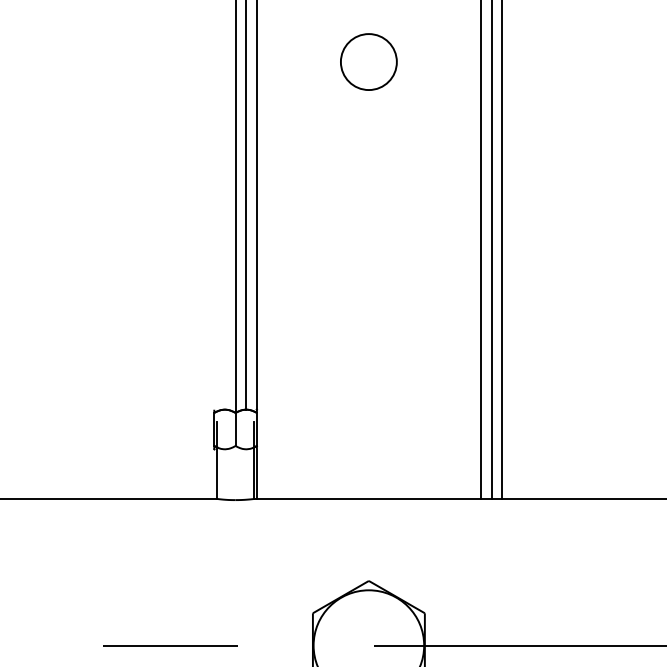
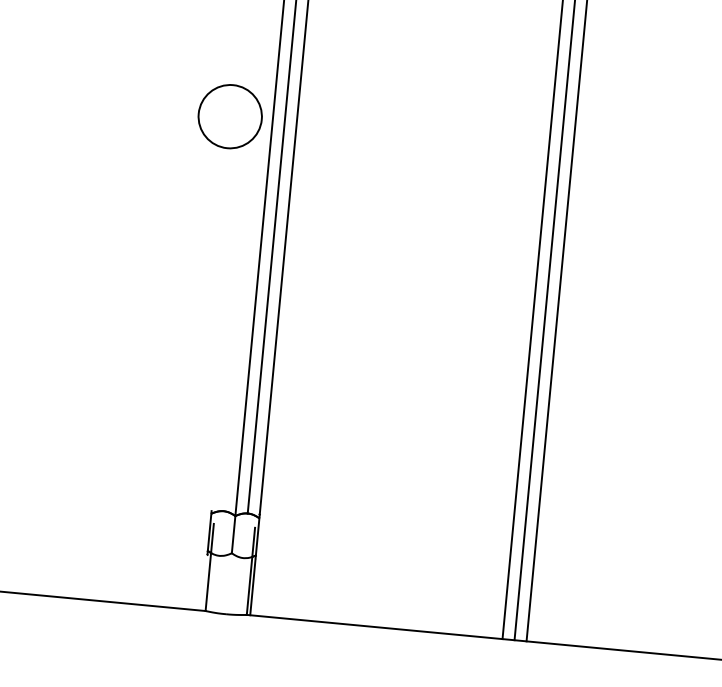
circle: (368, 61) -> (229, 116), moved

